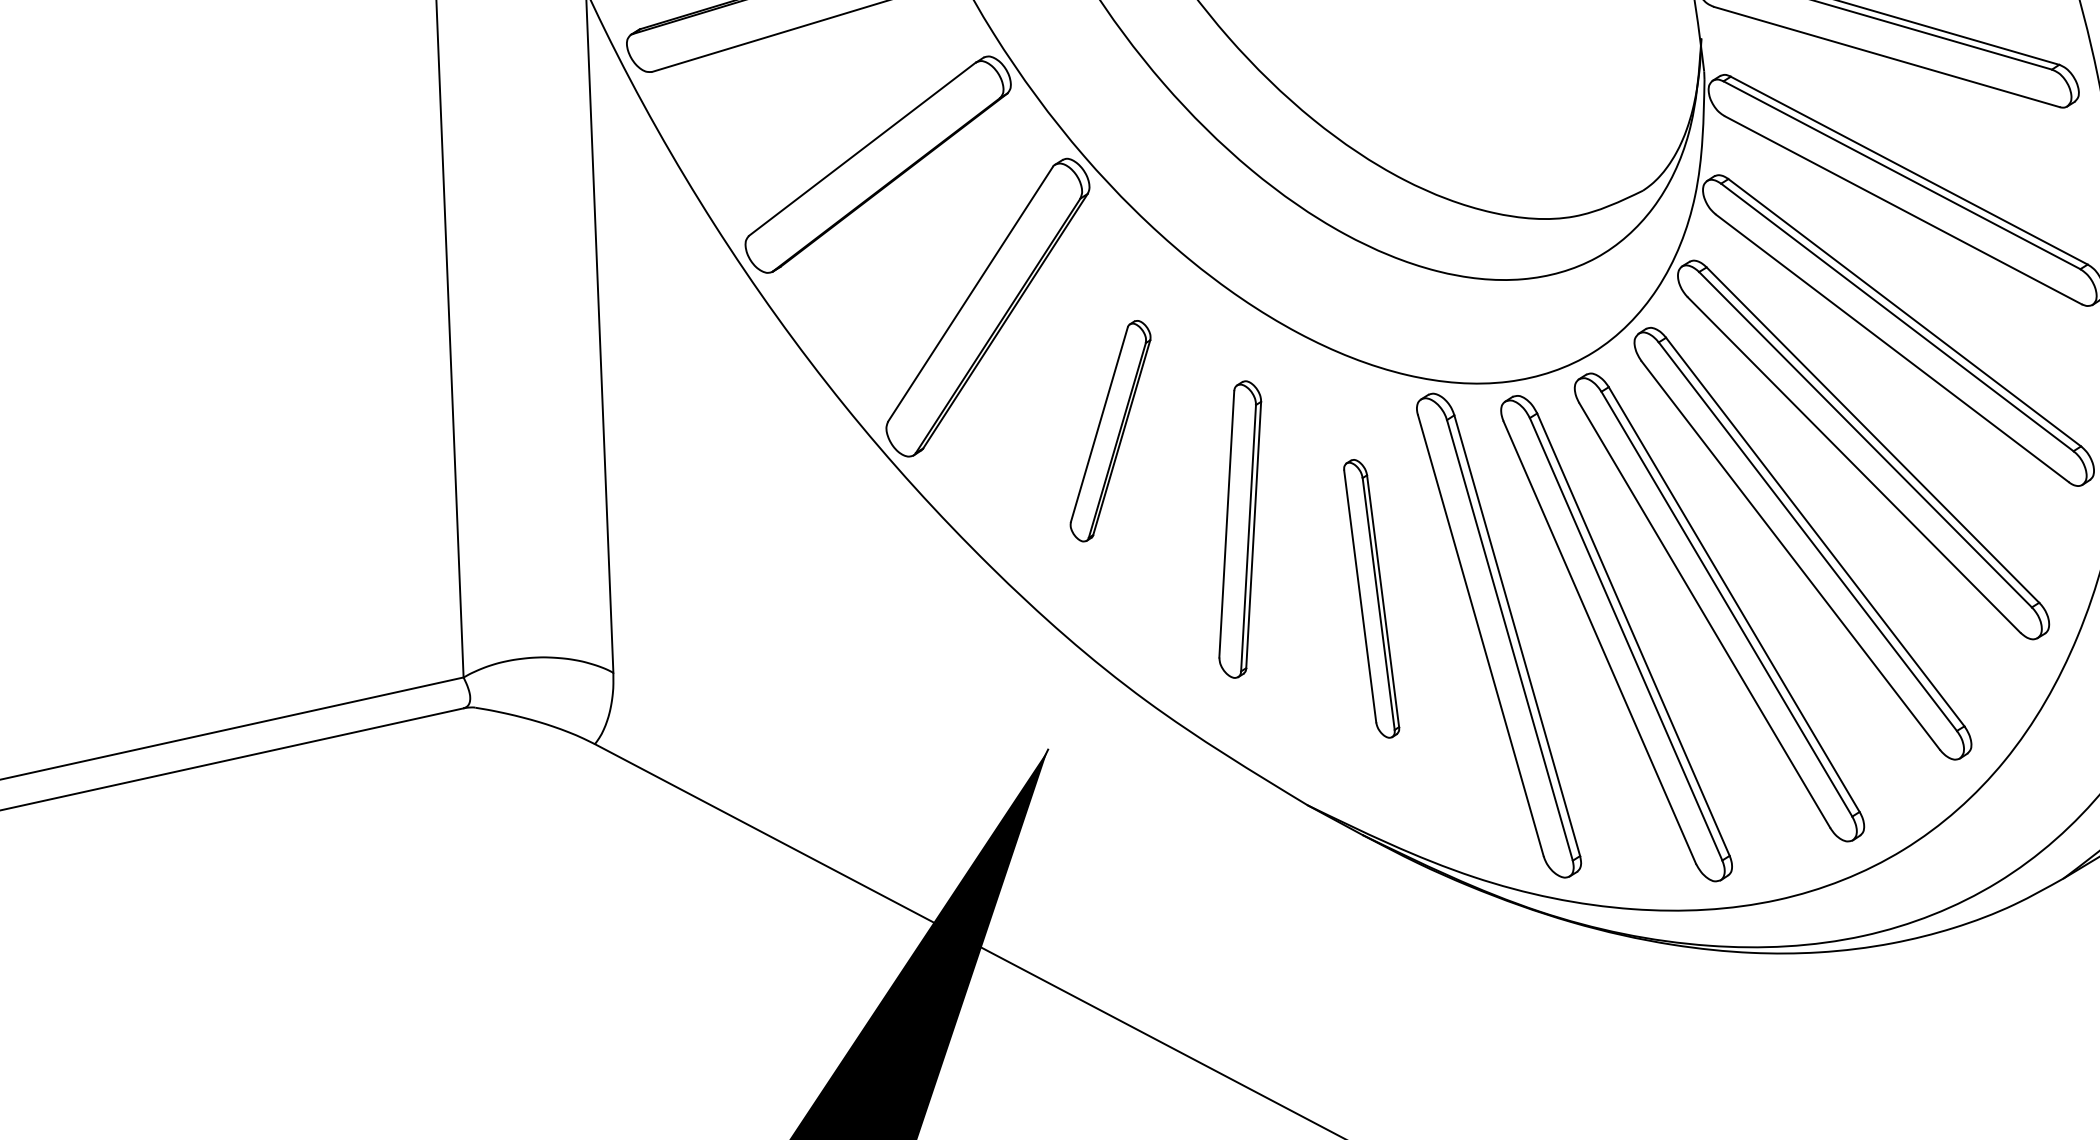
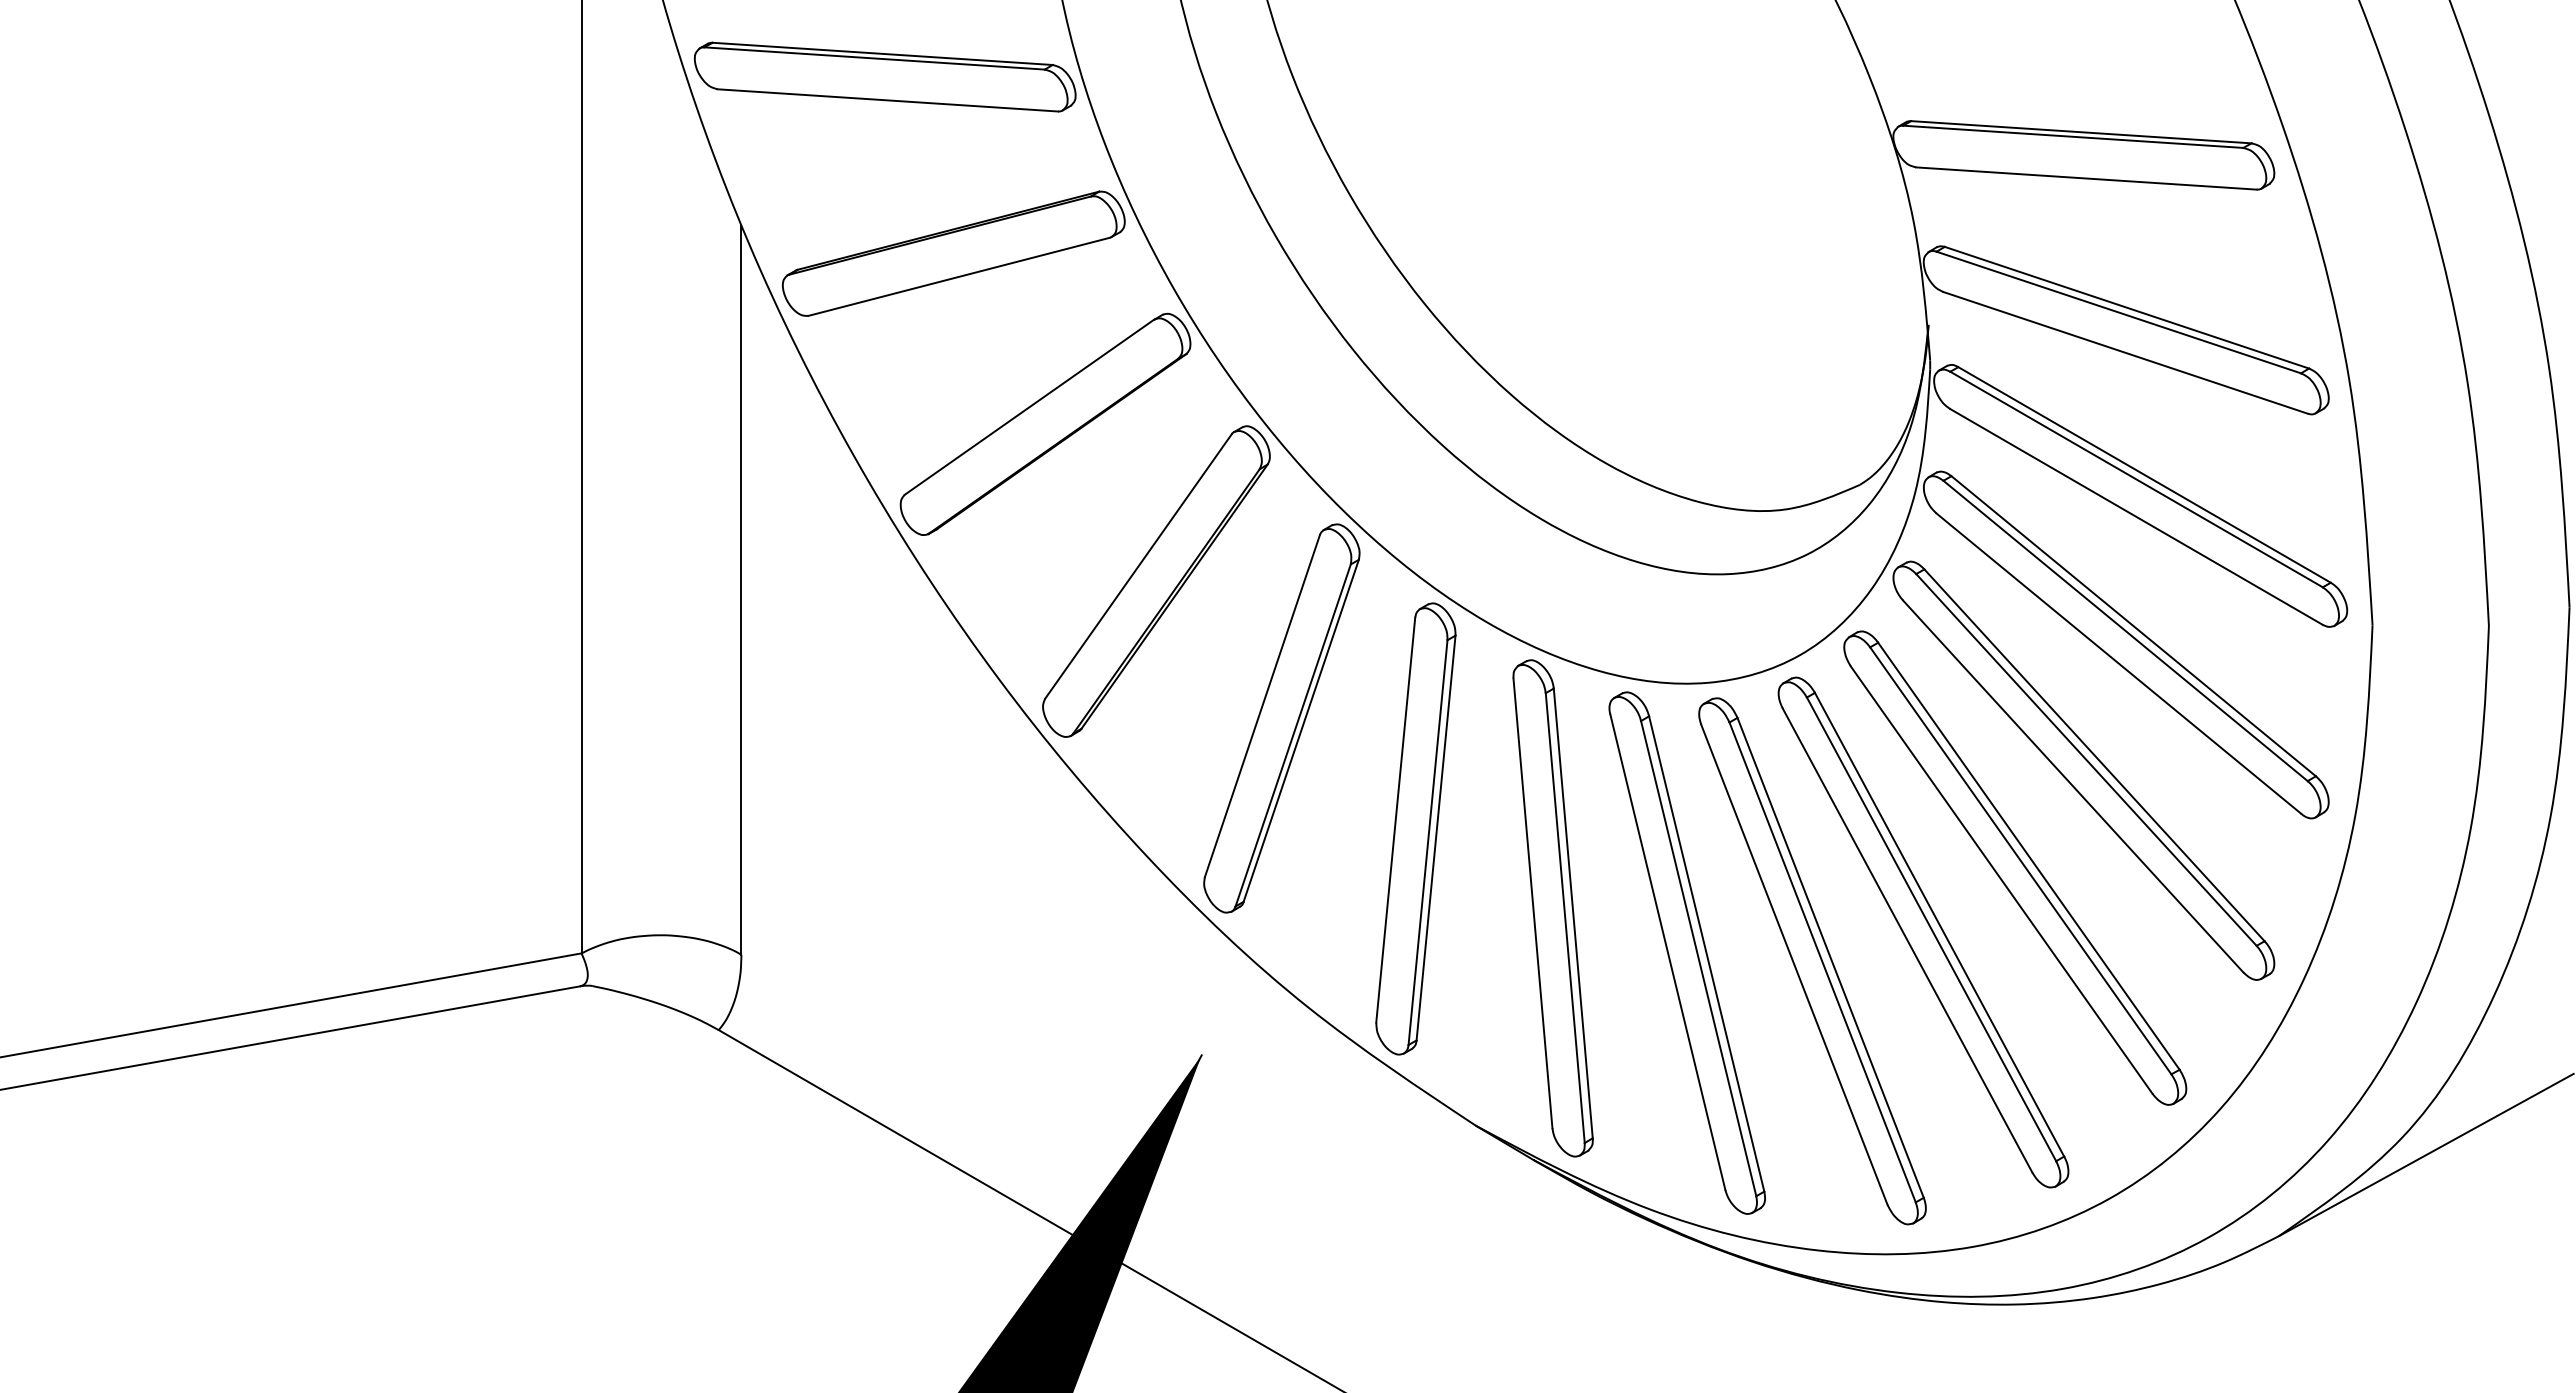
part: (1110, 431) -> (1281, 718), size x1.67
part: (1239, 529) -> (1415, 828), size x1.43
part: (1371, 598) -> (1552, 908), size x1.67

